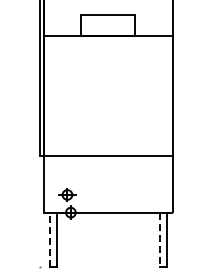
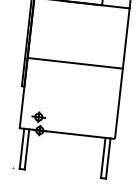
line: (107, 156) -> (74, 63), moved
line: (49, 239) -> (21, 148), dashed -> solid
line: (159, 240) -> (102, 158), dashed -> solid

